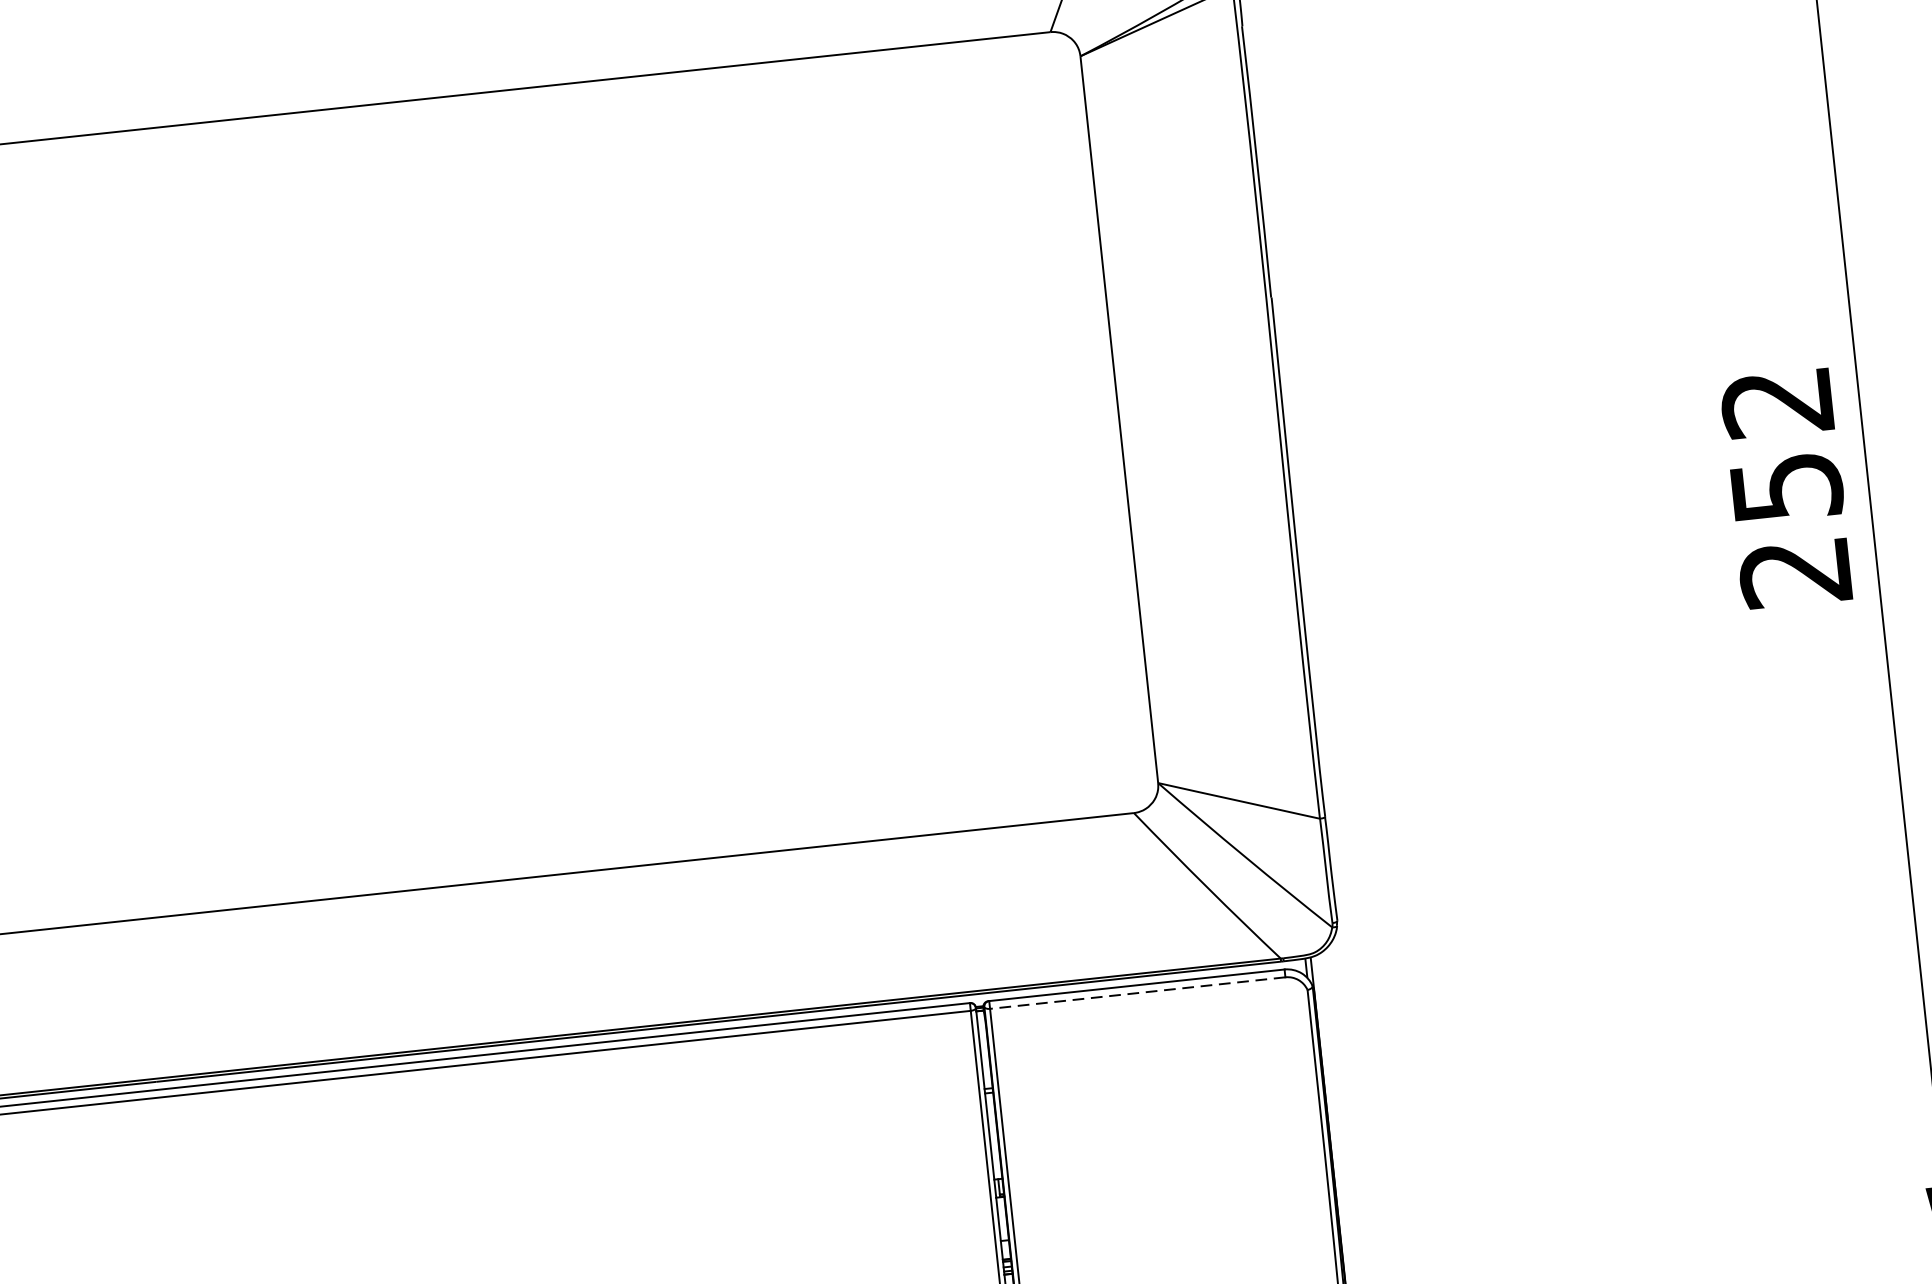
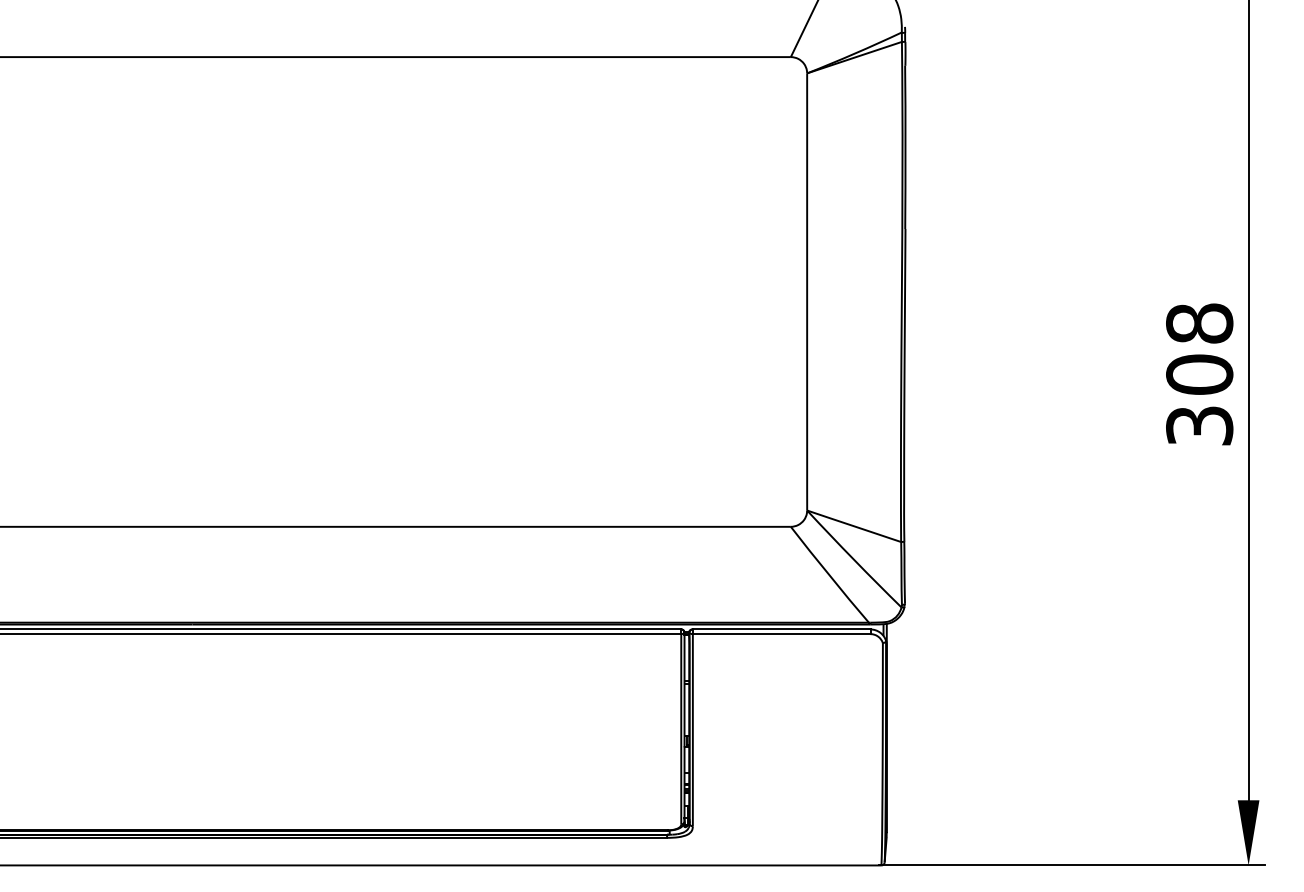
text: (1786, 487) -> (1199, 374), 252 -> 308
line: (1137, 993) -> (781, 634), dashed -> solid

